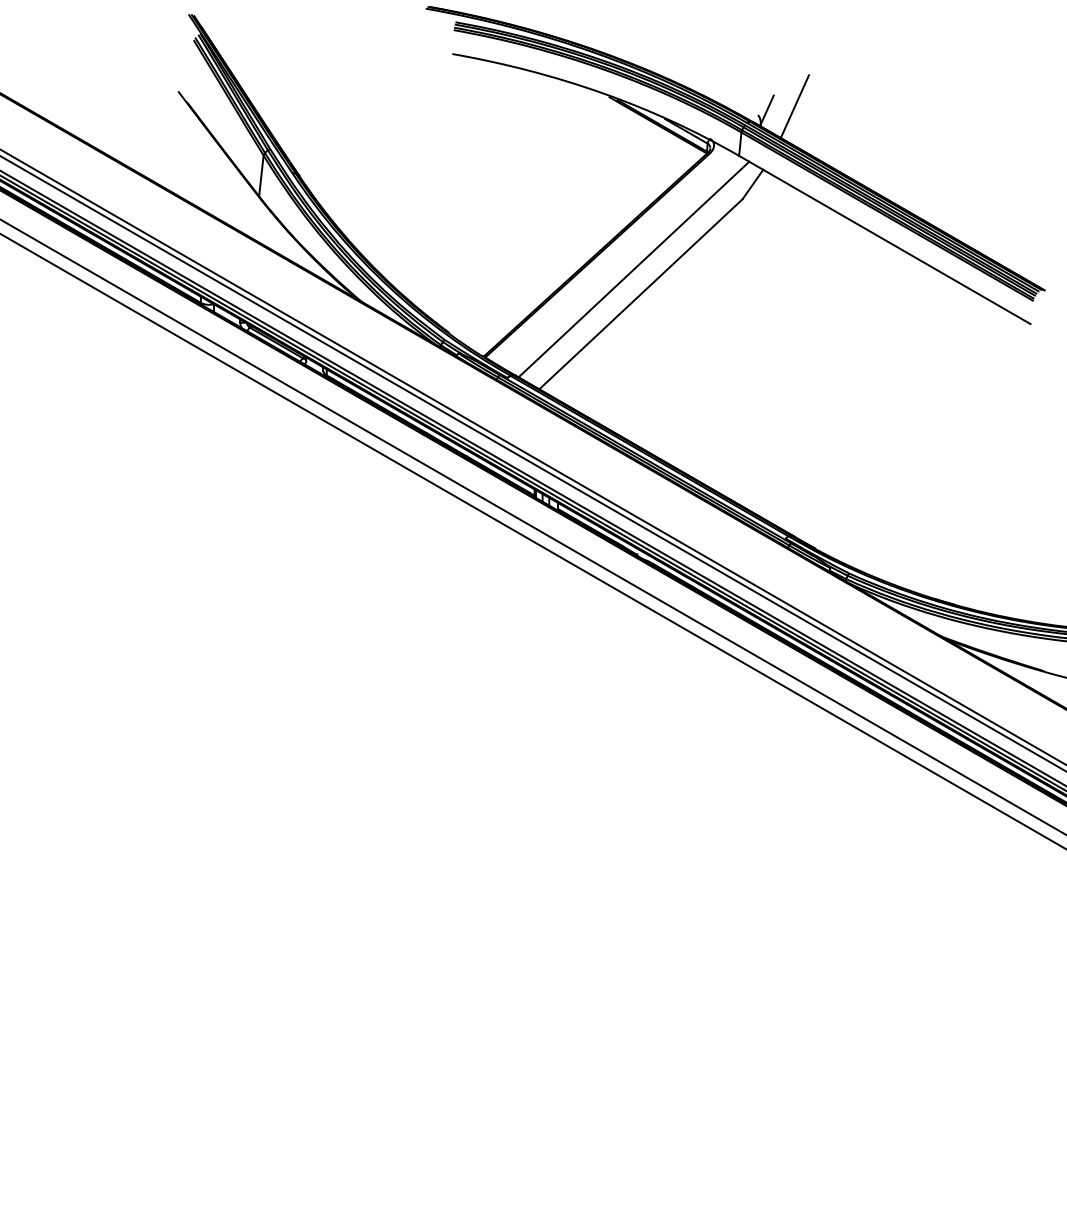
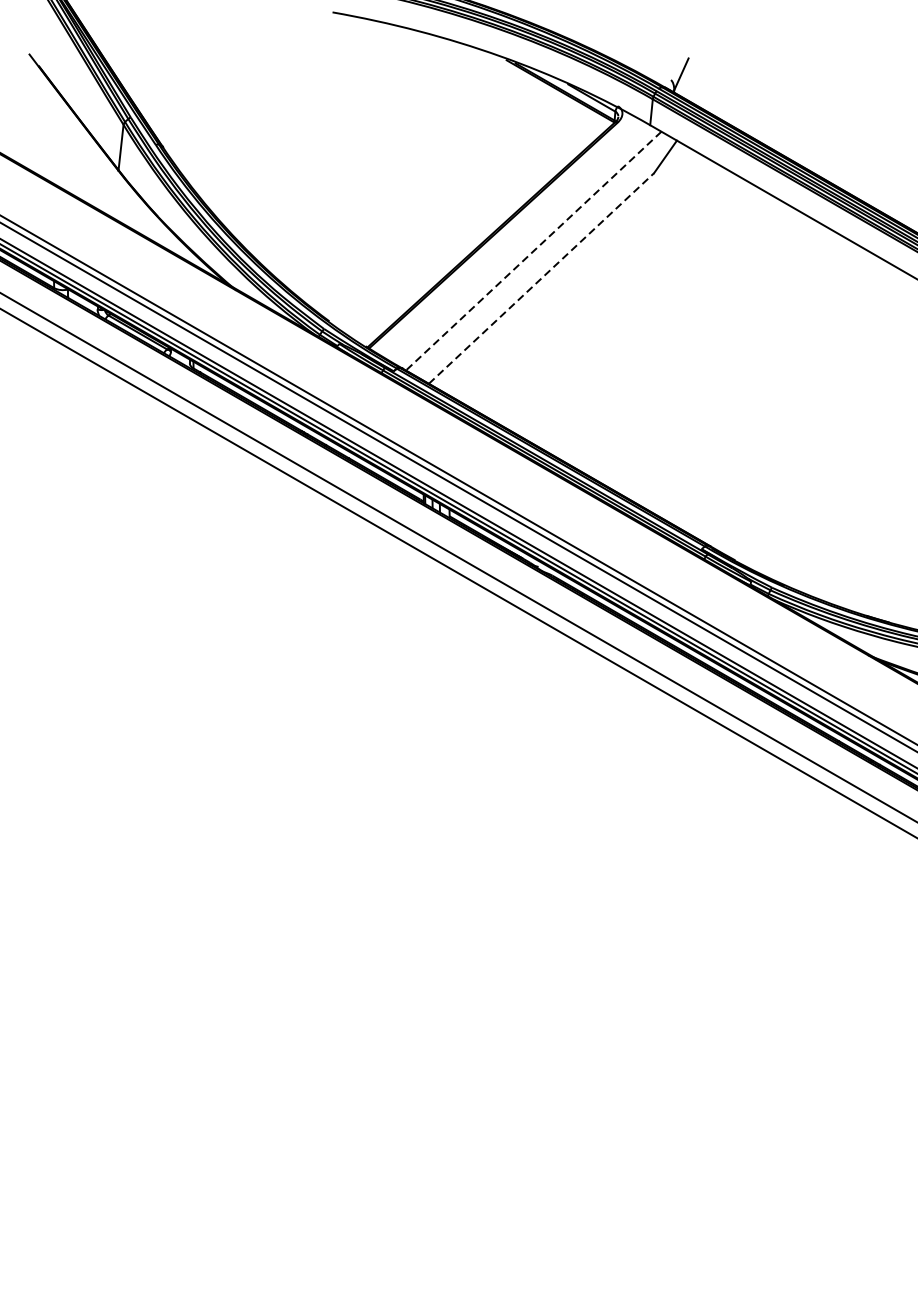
line: (794, 106) -> (711, 70), removed
line: (633, 269) -> (533, 251), solid -> dashed
line: (641, 293) -> (542, 277), solid -> dashed

